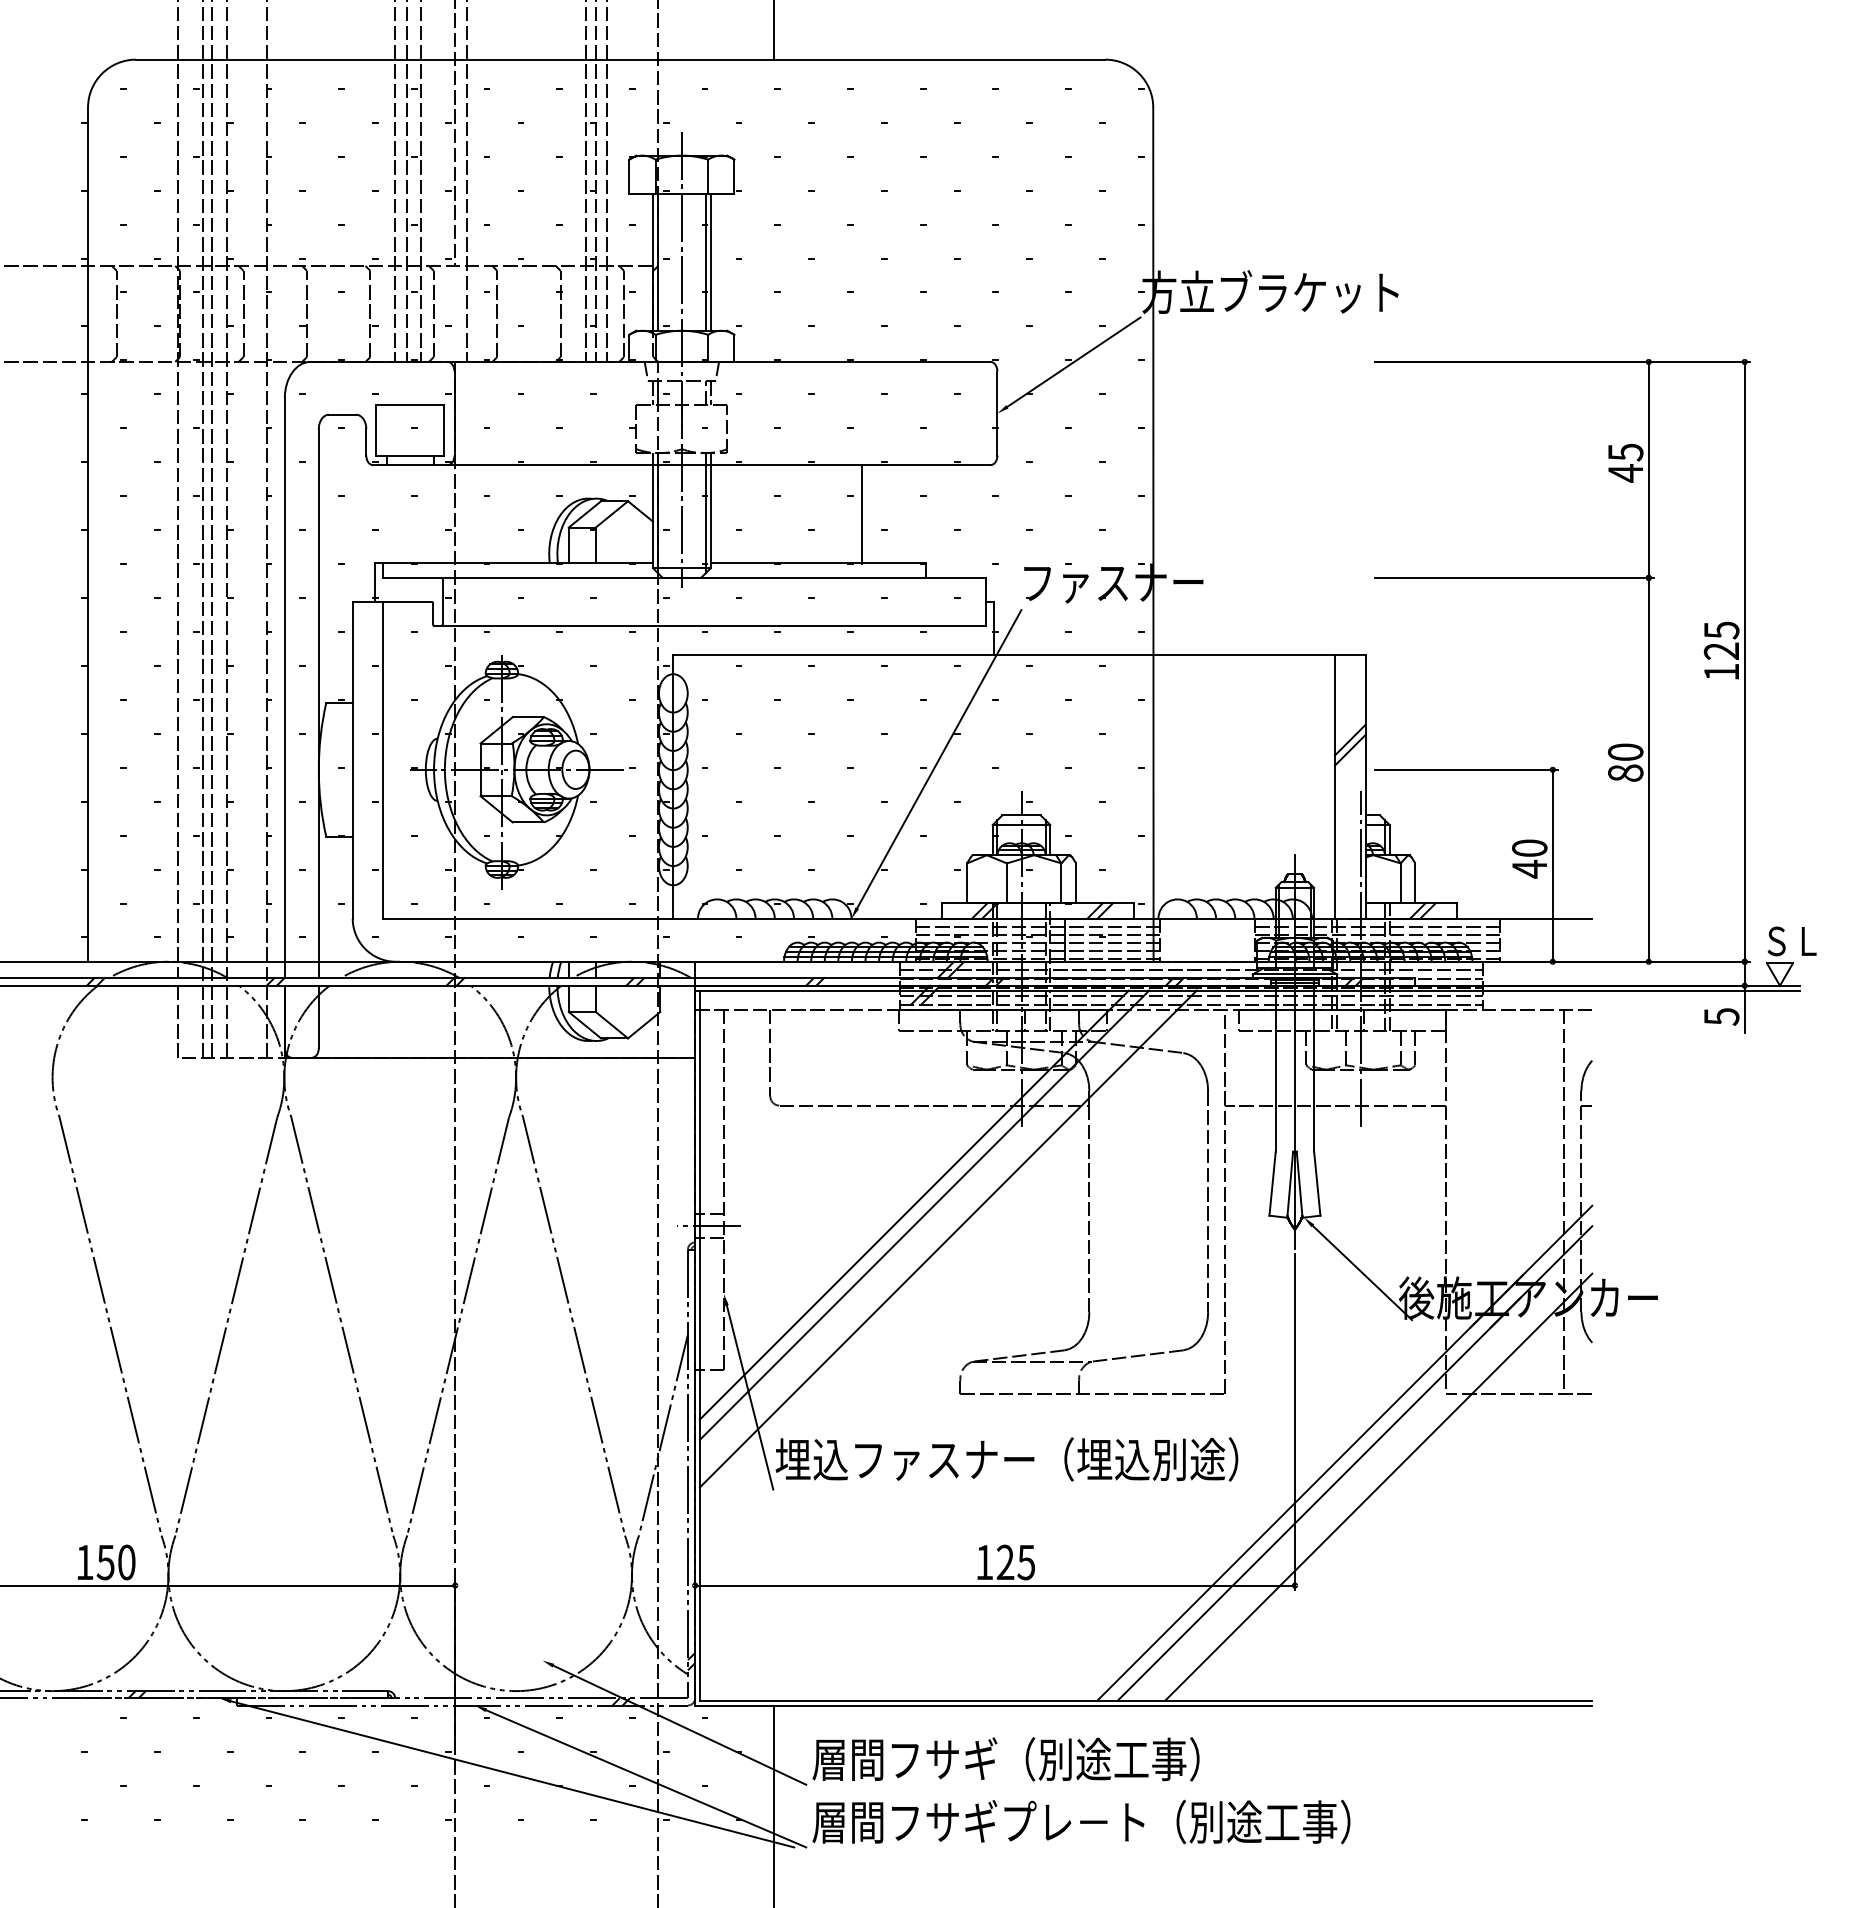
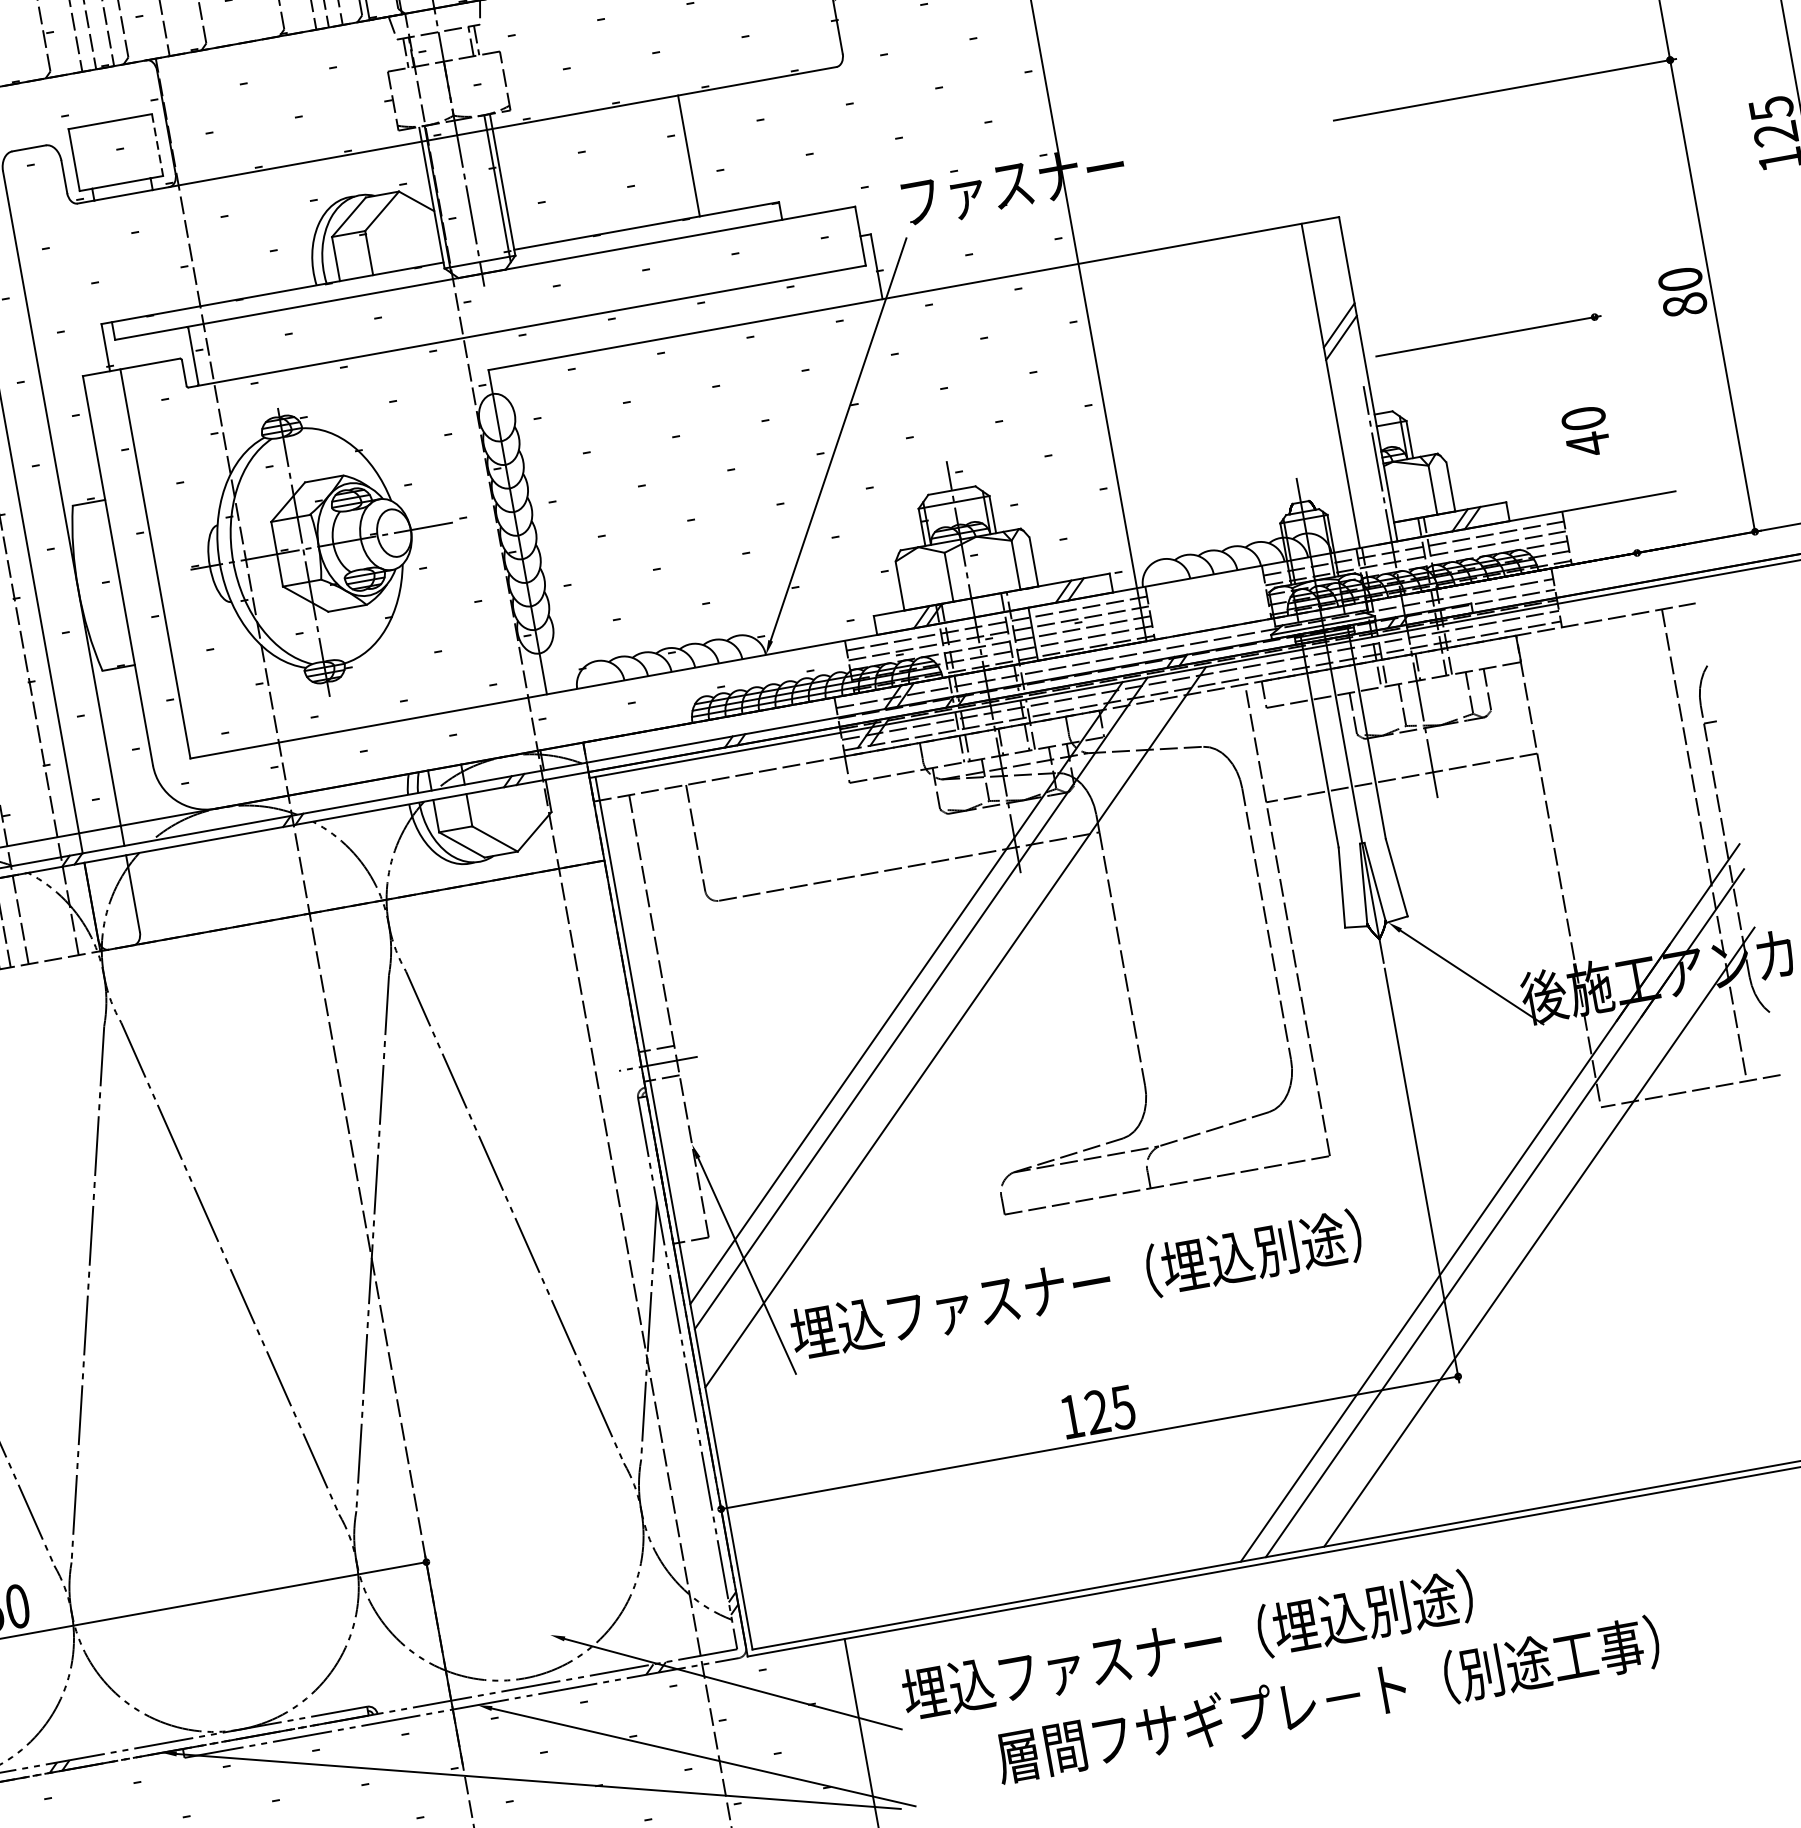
line: (444, 430) -> (157, 145), solid -> dashed
line: (1552, 865) -> (1615, 434), removed
text: (1043, 1759) -> (1187, 1645), 層間フサギ（別途工事） -> 埋込ファスナー（埋込別途）
text: (1081, 1821) -> (1327, 1699), moved

